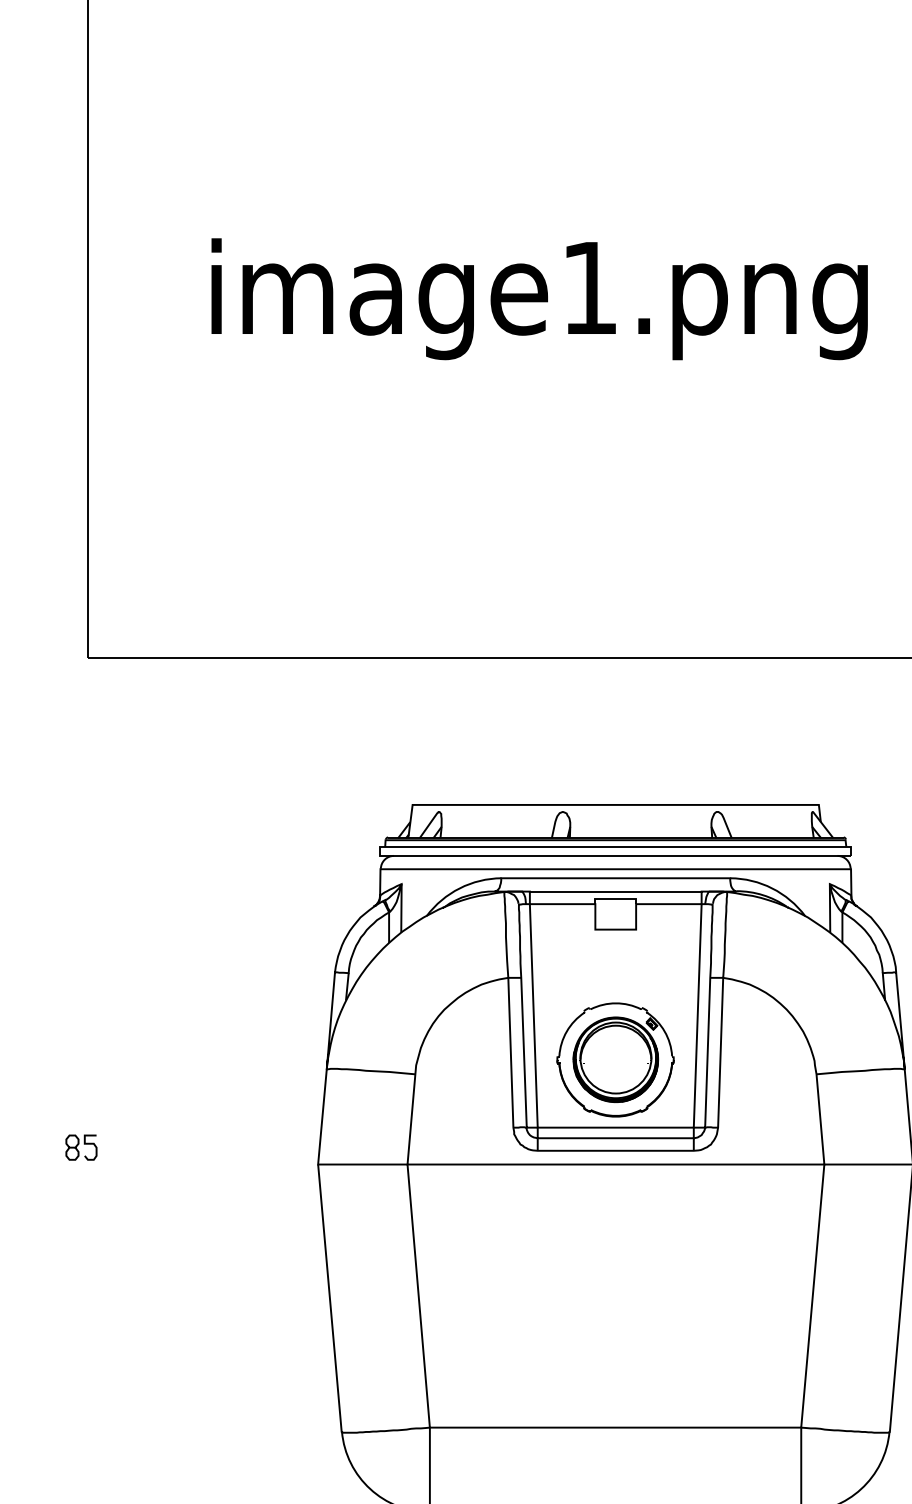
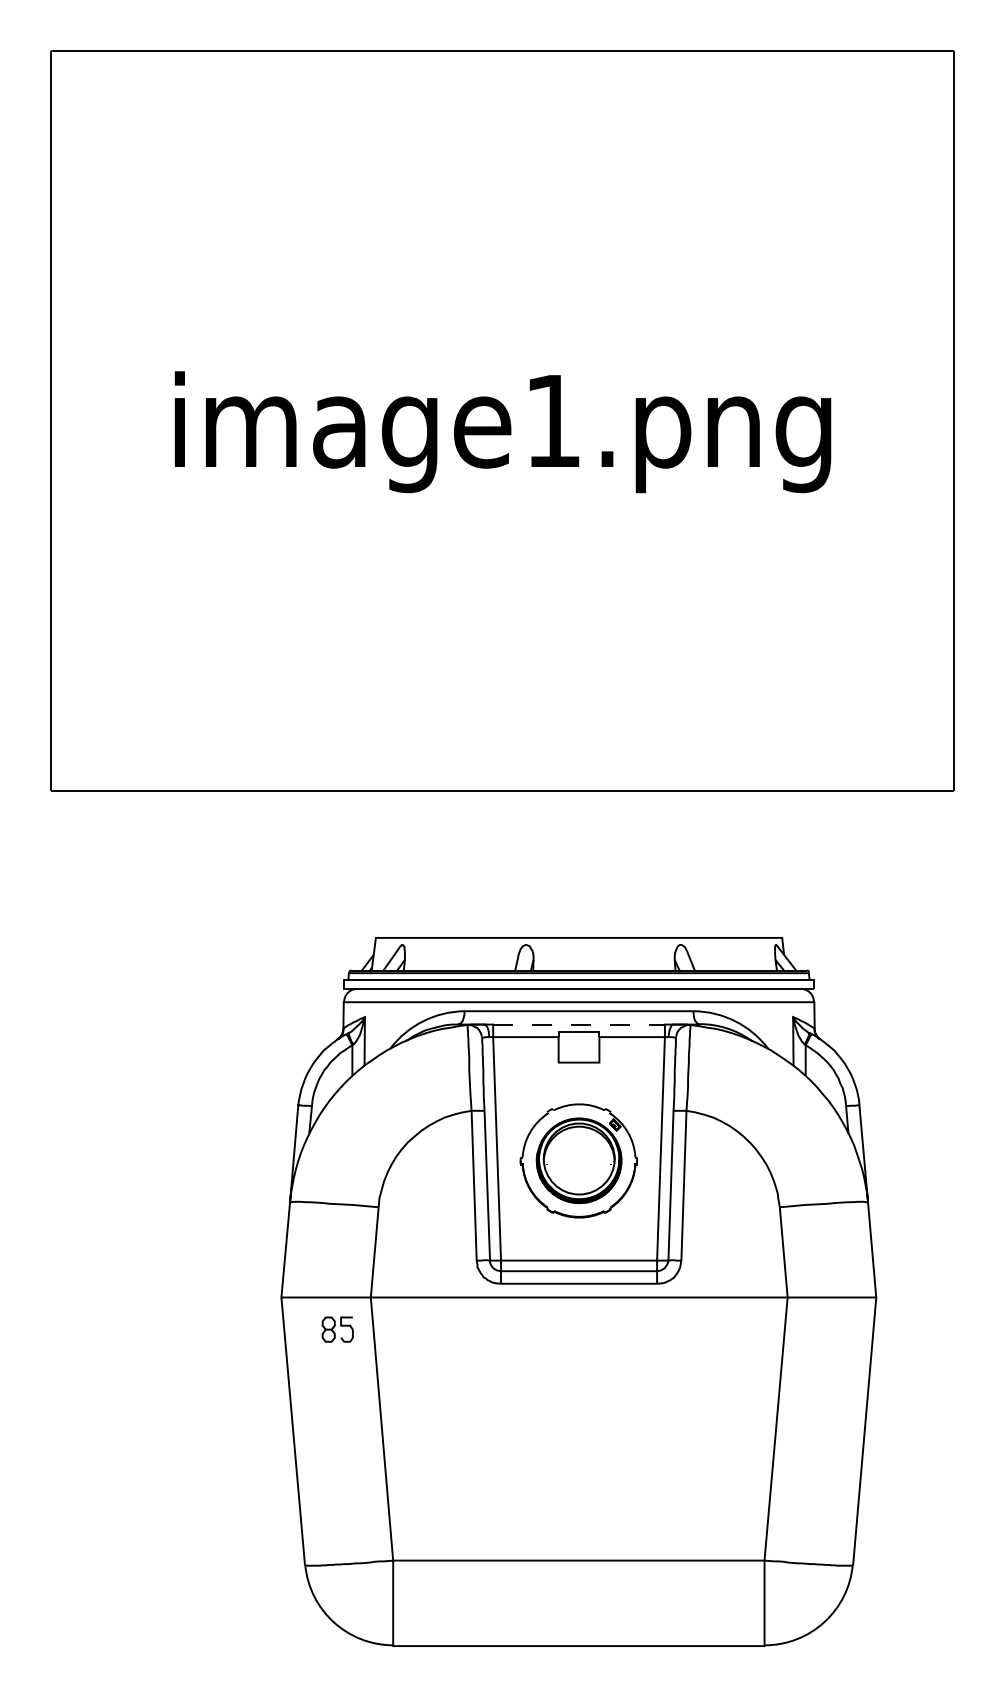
line: (616, 891) -> (579, 1024), solid -> dashed
part: (615, 1059) -> (578, 1160), moved
part: (81, 1147) -> (337, 1329), moved

